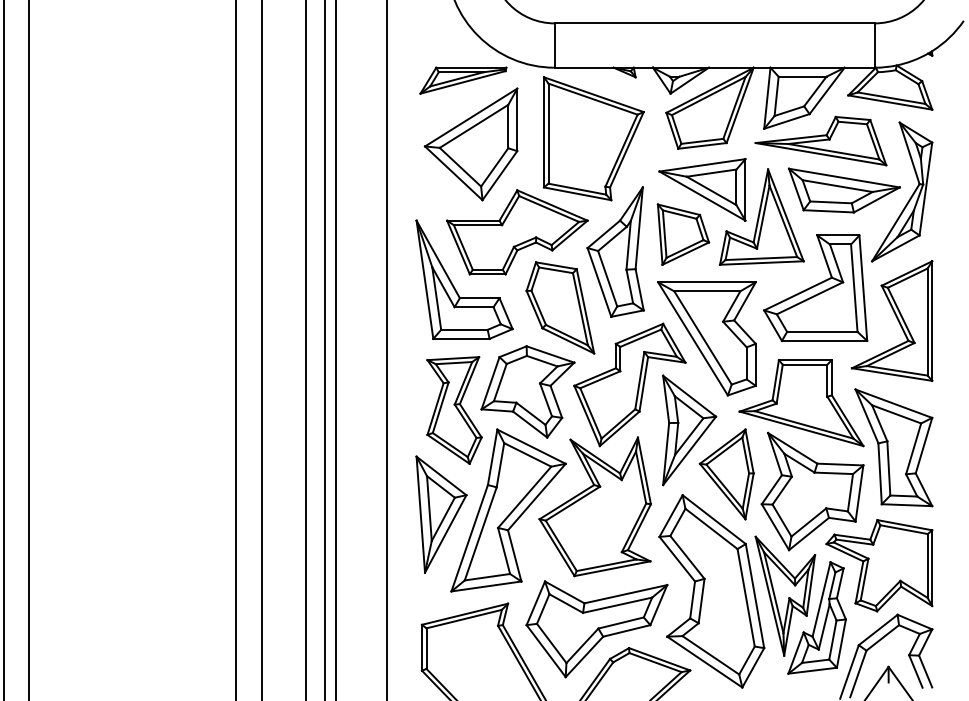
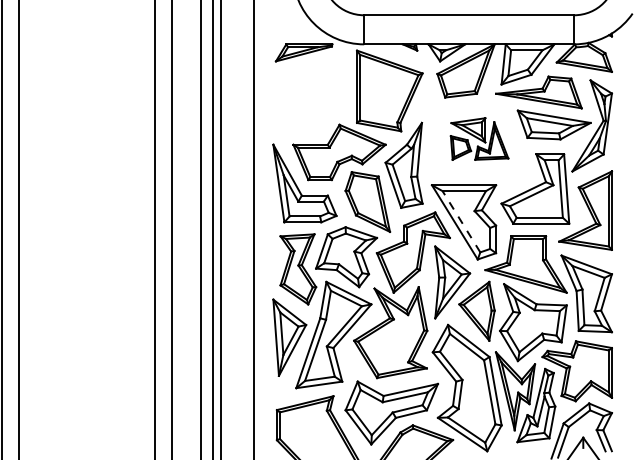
part: (470, 144) -> (308, 94), removed
part: (730, 211) -> (479, 138), size x0.6
line: (703, 337) -> (461, 221), solid -> dashed

